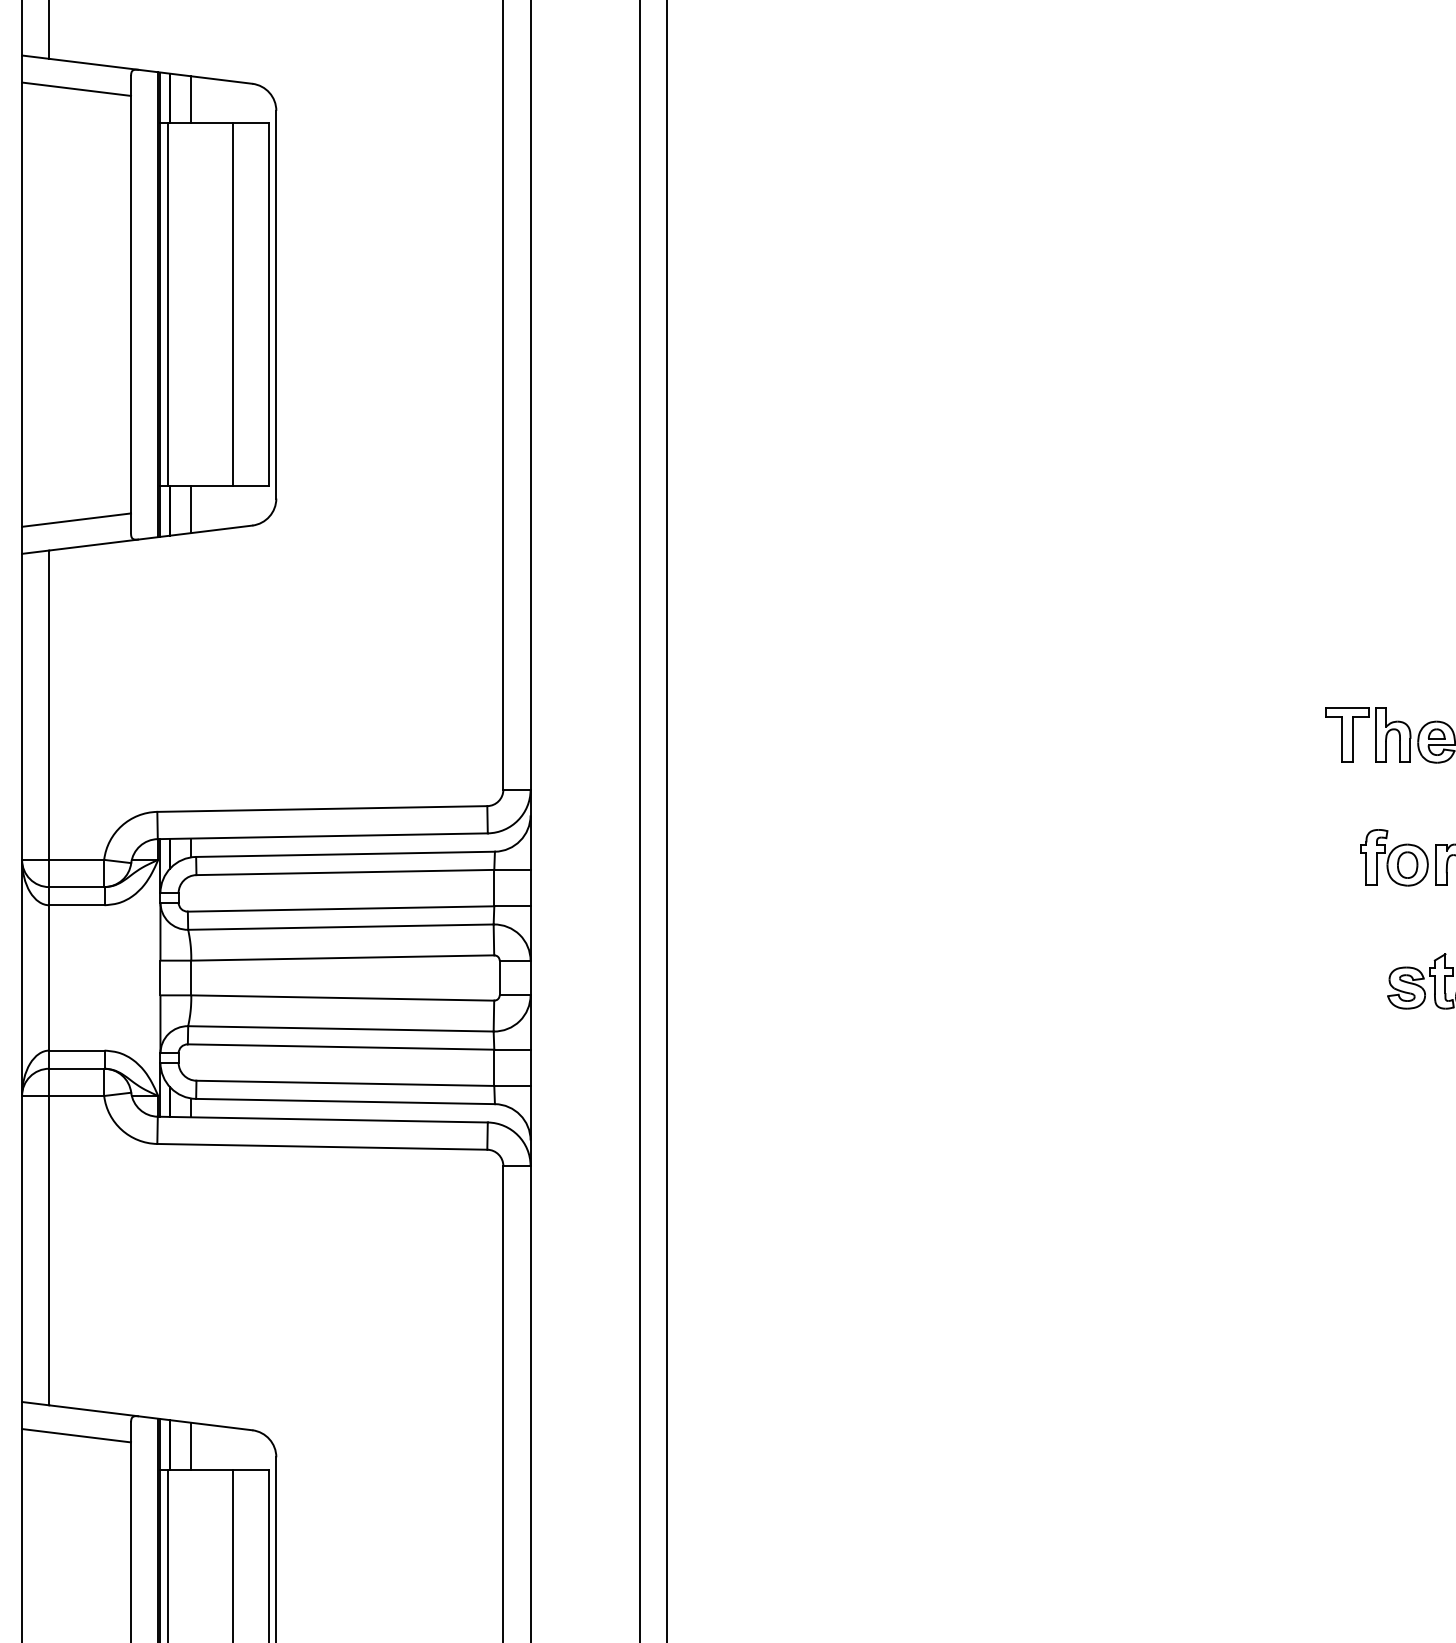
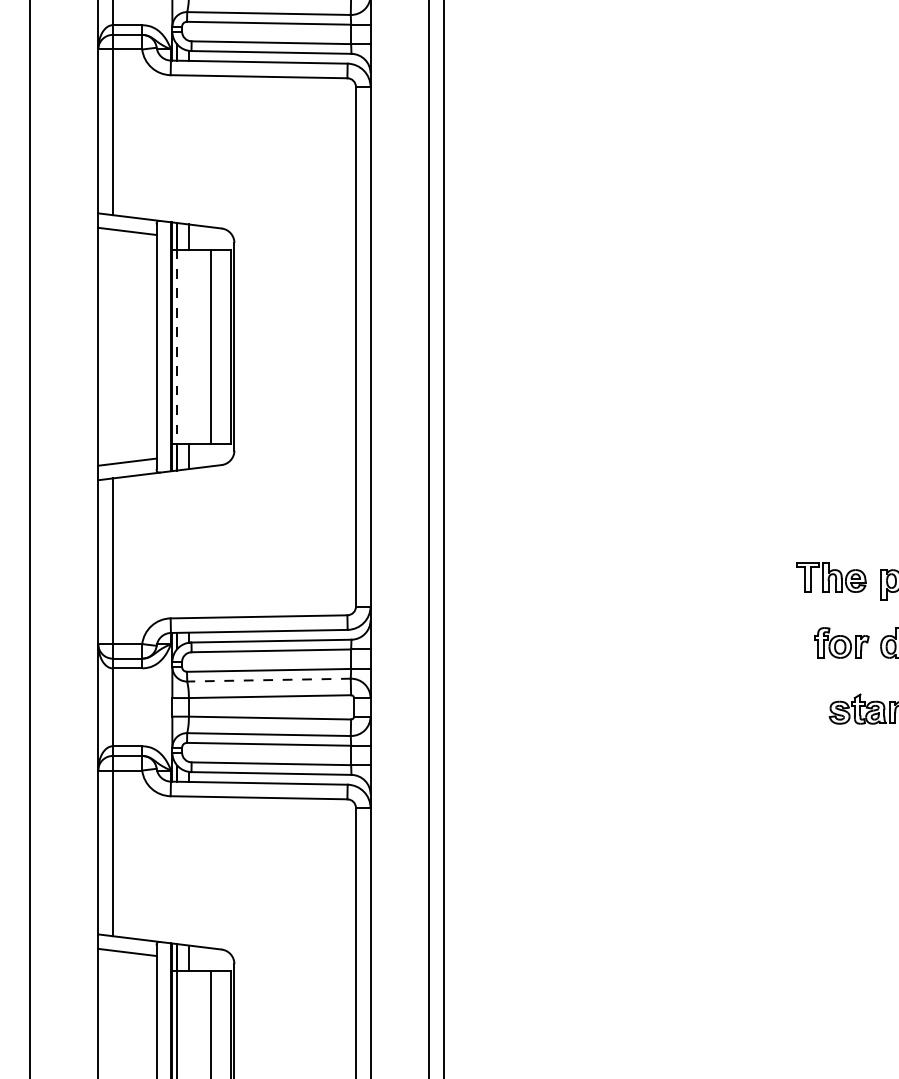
line: (168, 306) -> (176, 347), solid -> dashed
line: (341, 927) -> (269, 680), solid -> dashed

